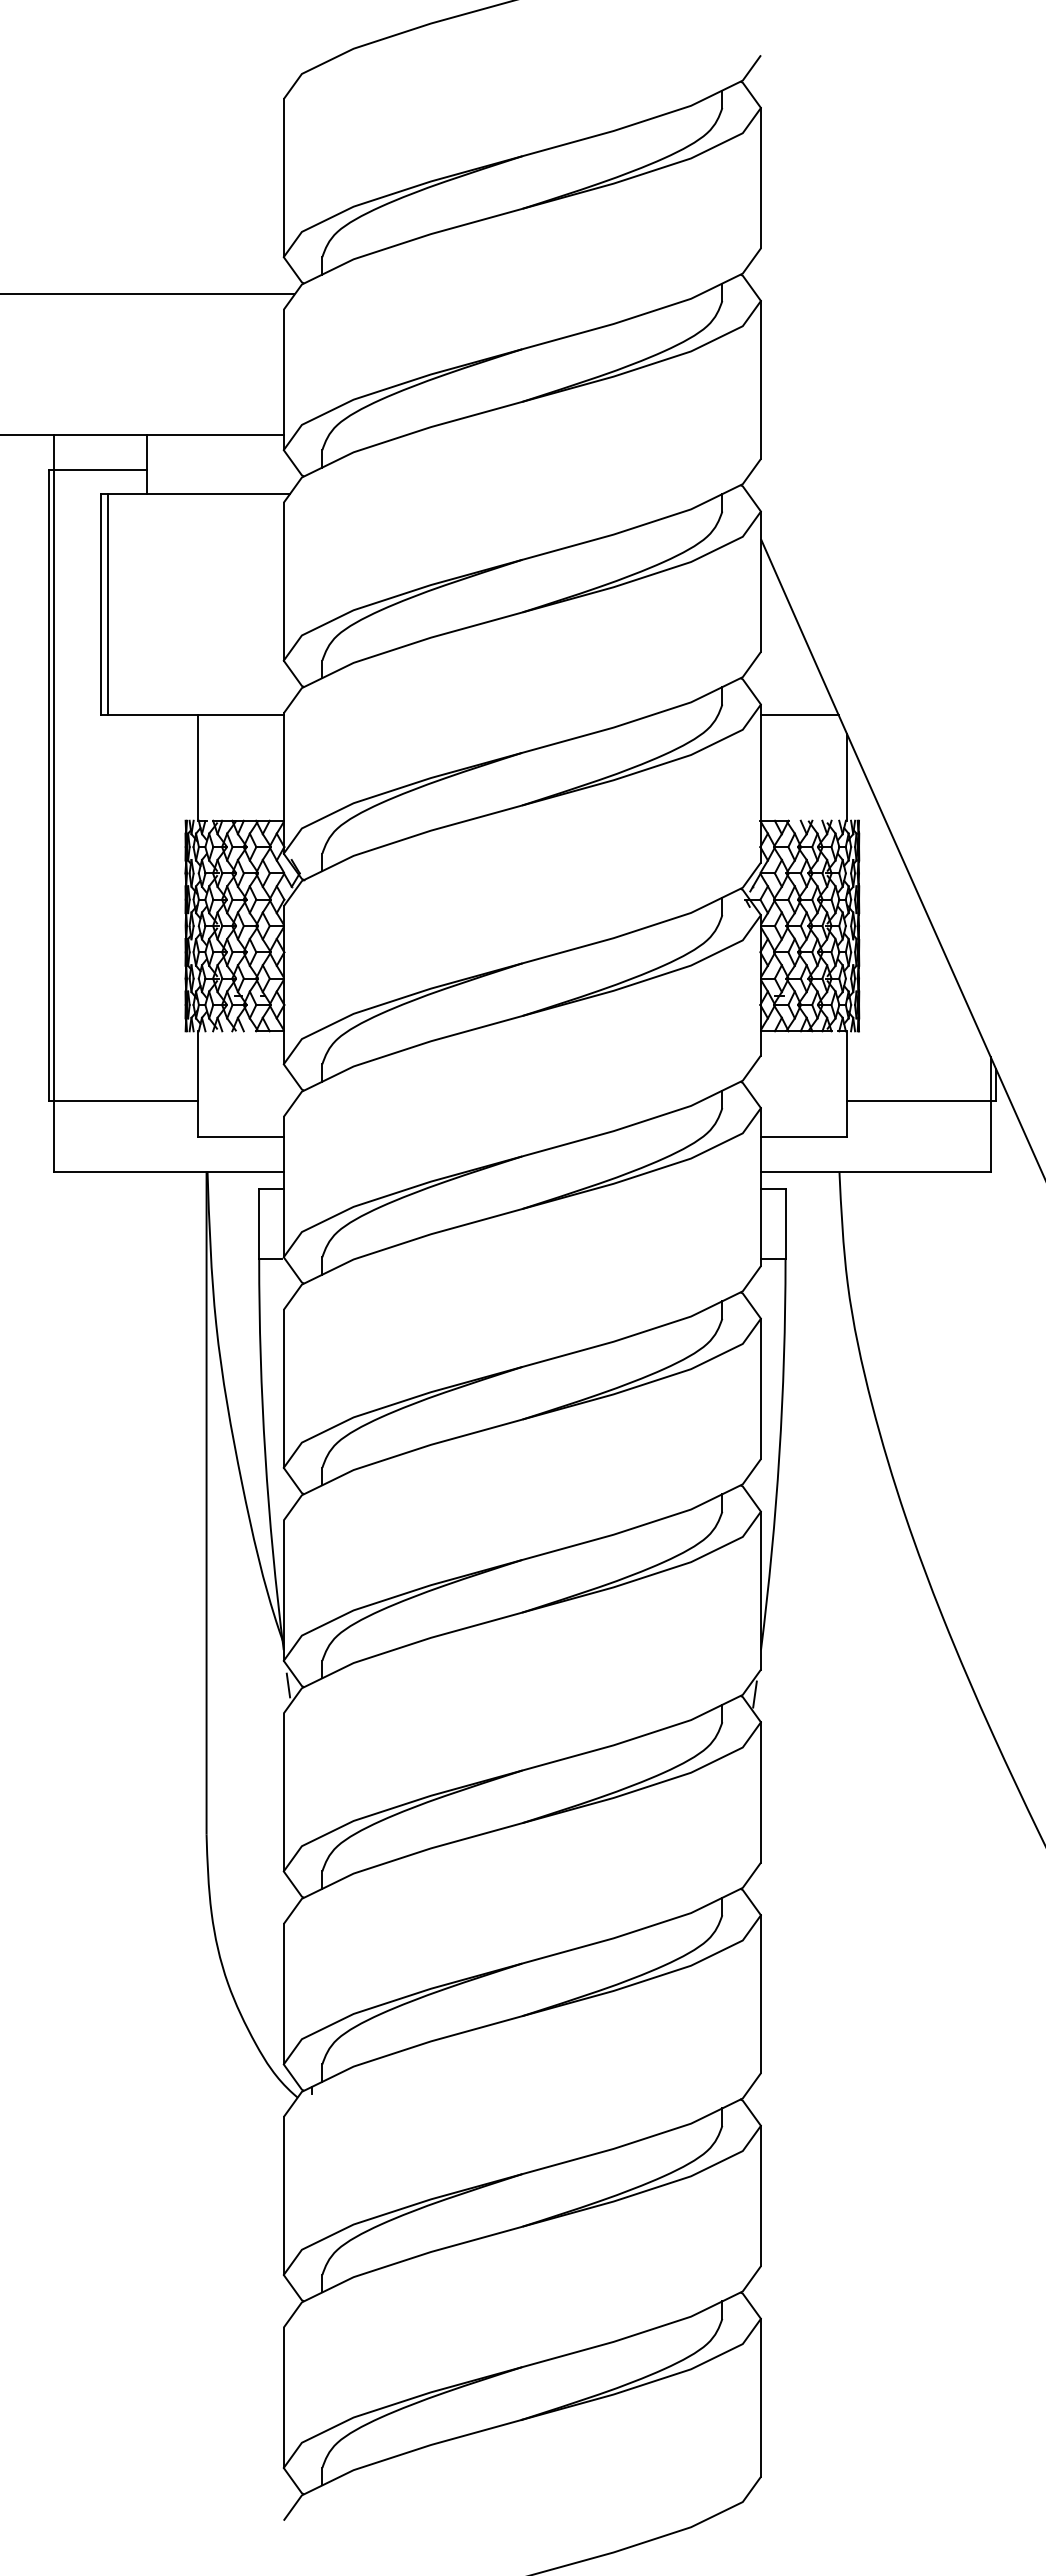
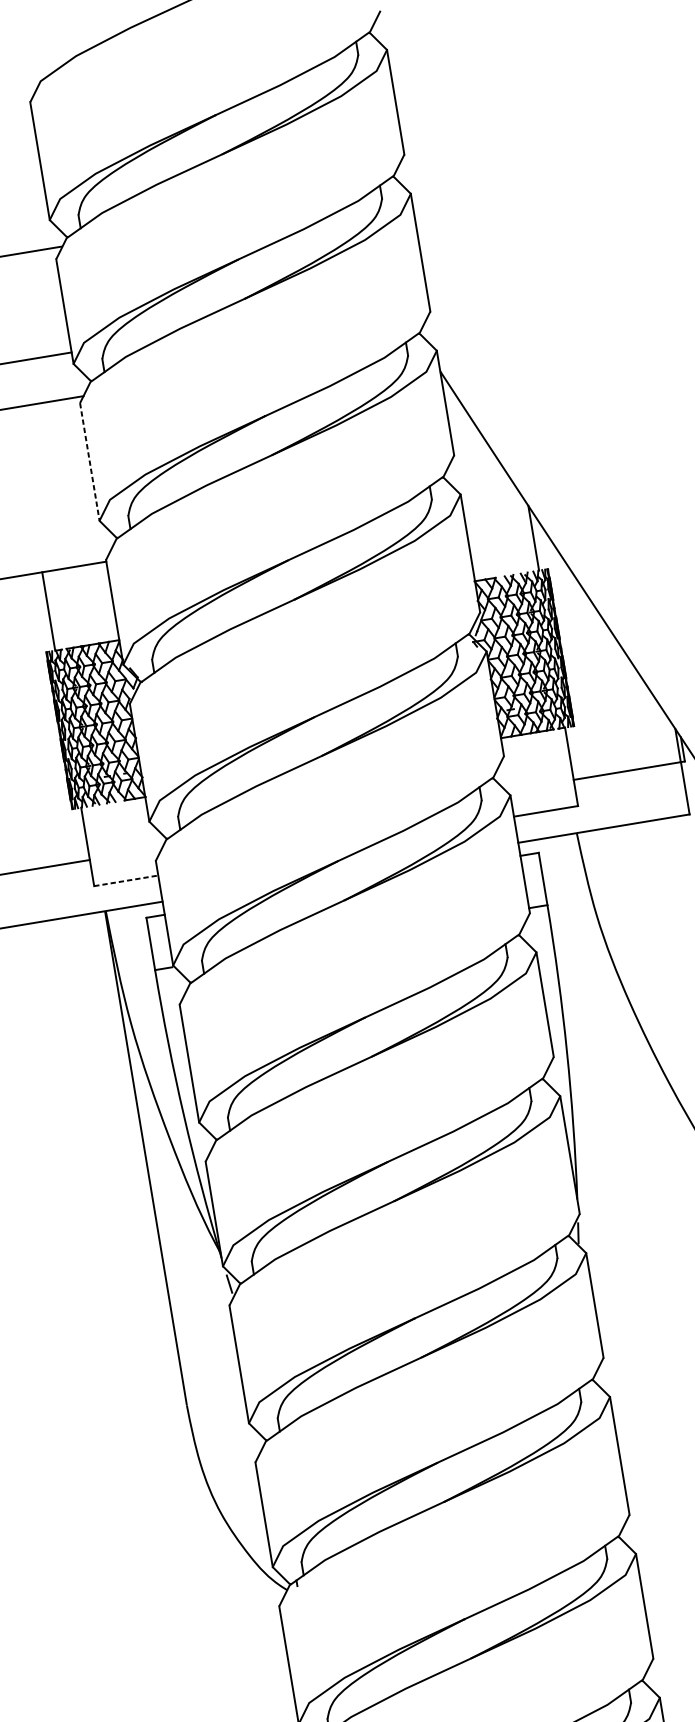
line: (283, 581) -> (89, 461), solid -> dashed
line: (799, 715) -> (490, 498), removed
line: (240, 1136) -> (126, 880), solid -> dashed

